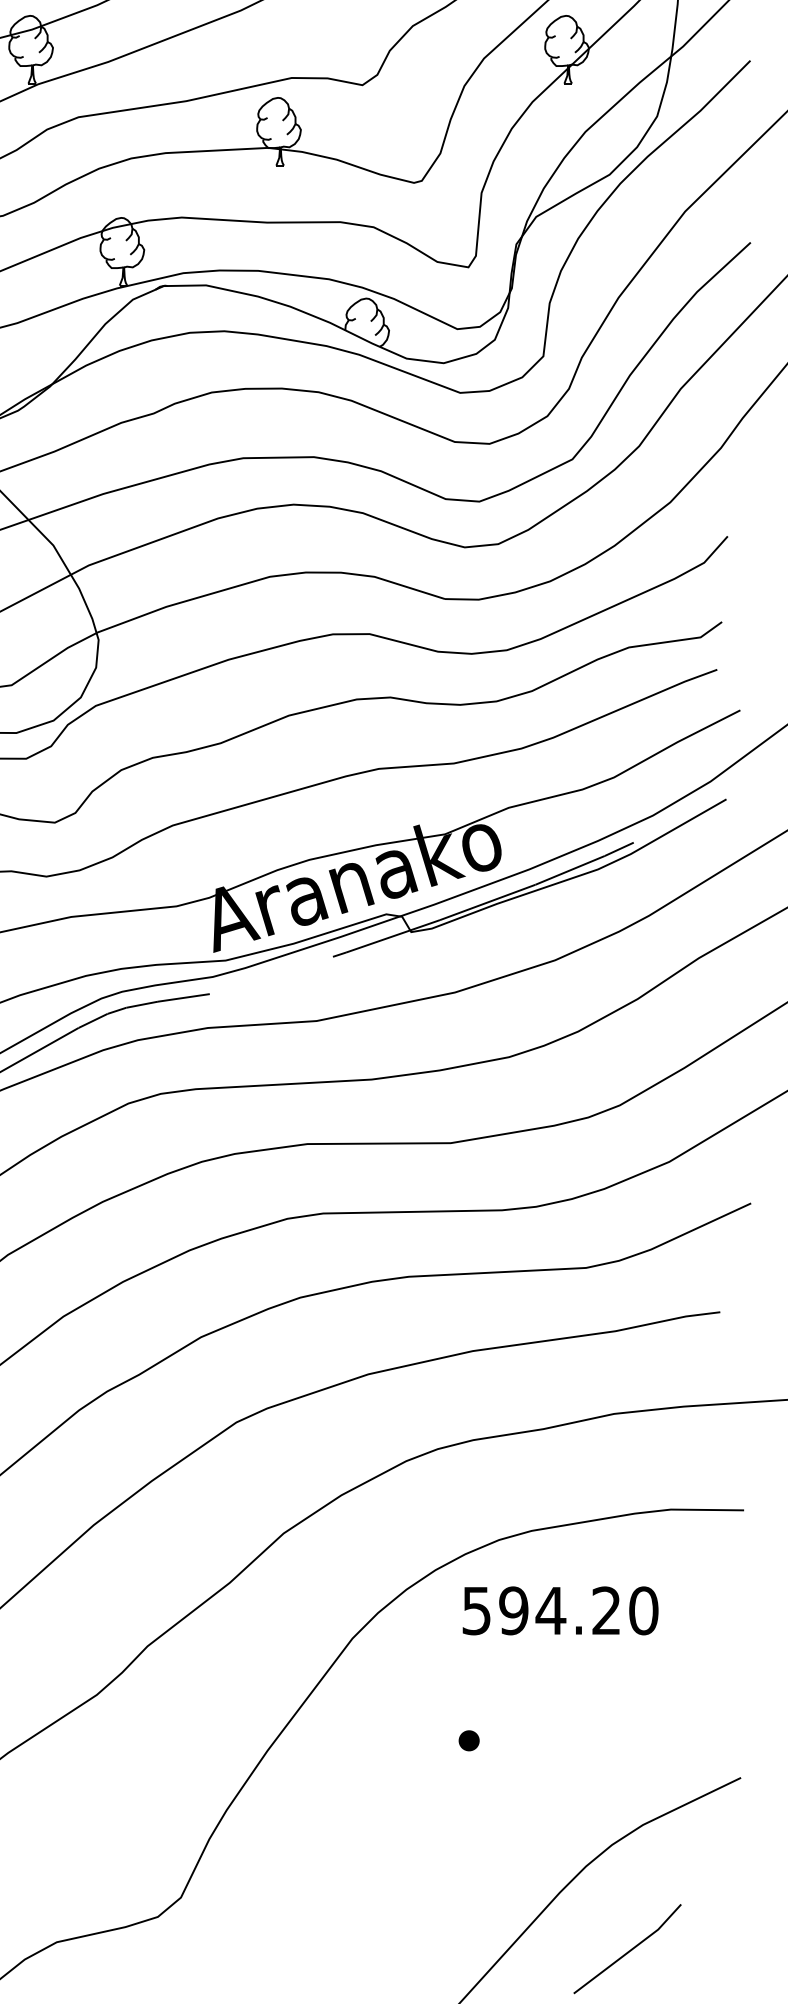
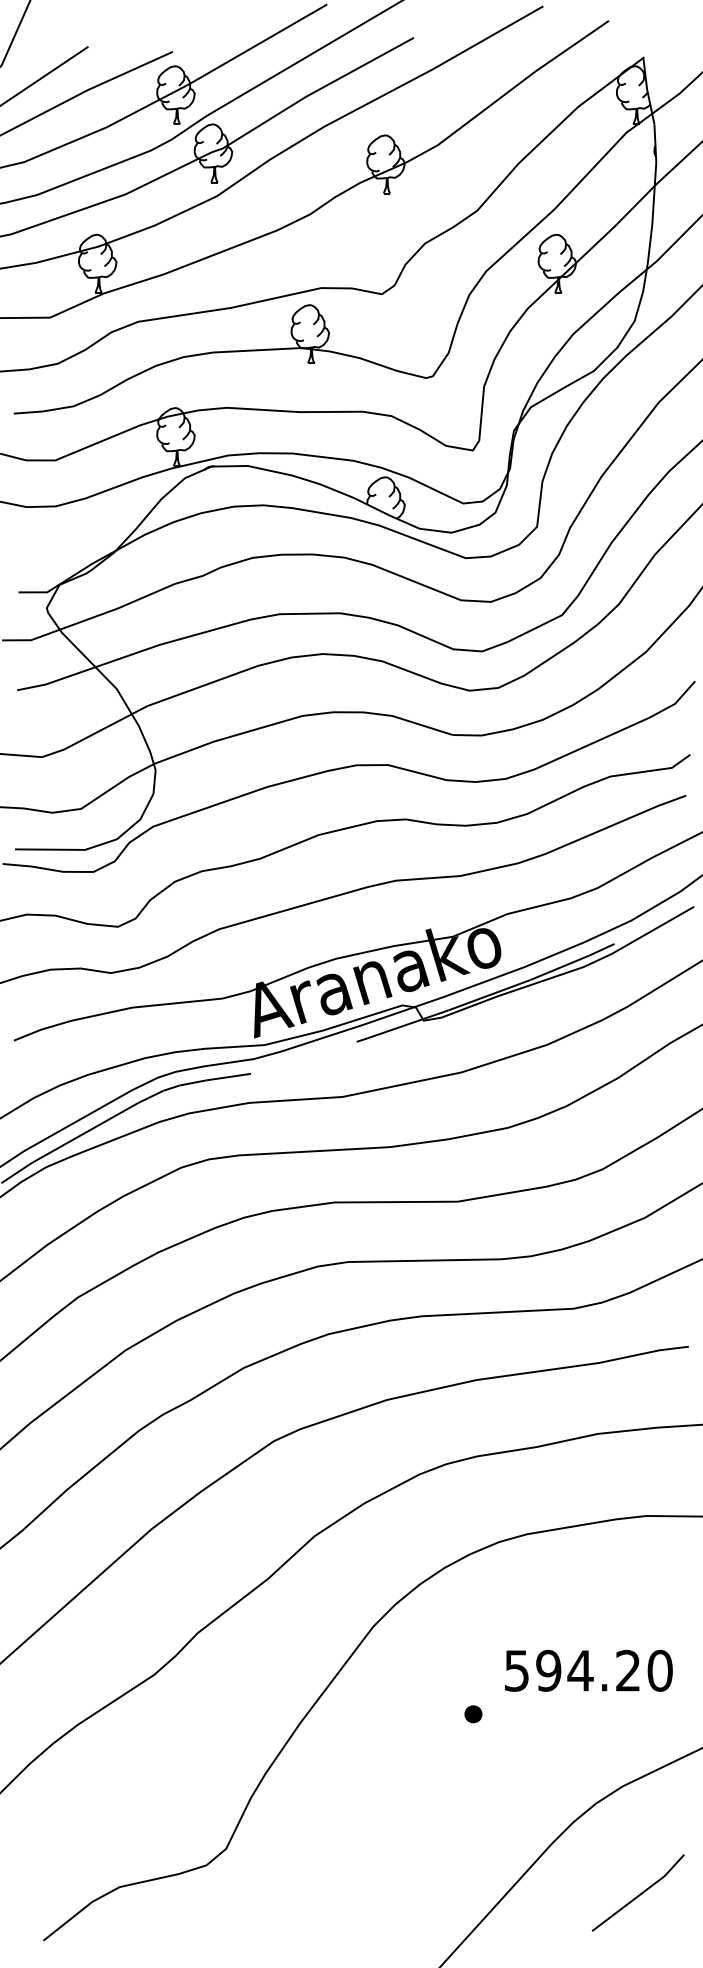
text: (560, 1610) -> (588, 1670), moved
line: (627, 1950) -> (638, 1894), moved

